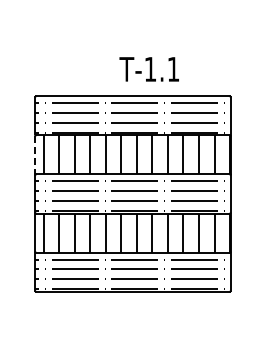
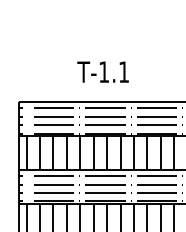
text: (148, 69) -> (102, 72), moved
line: (35, 154) -> (19, 152), dashed -> solid

